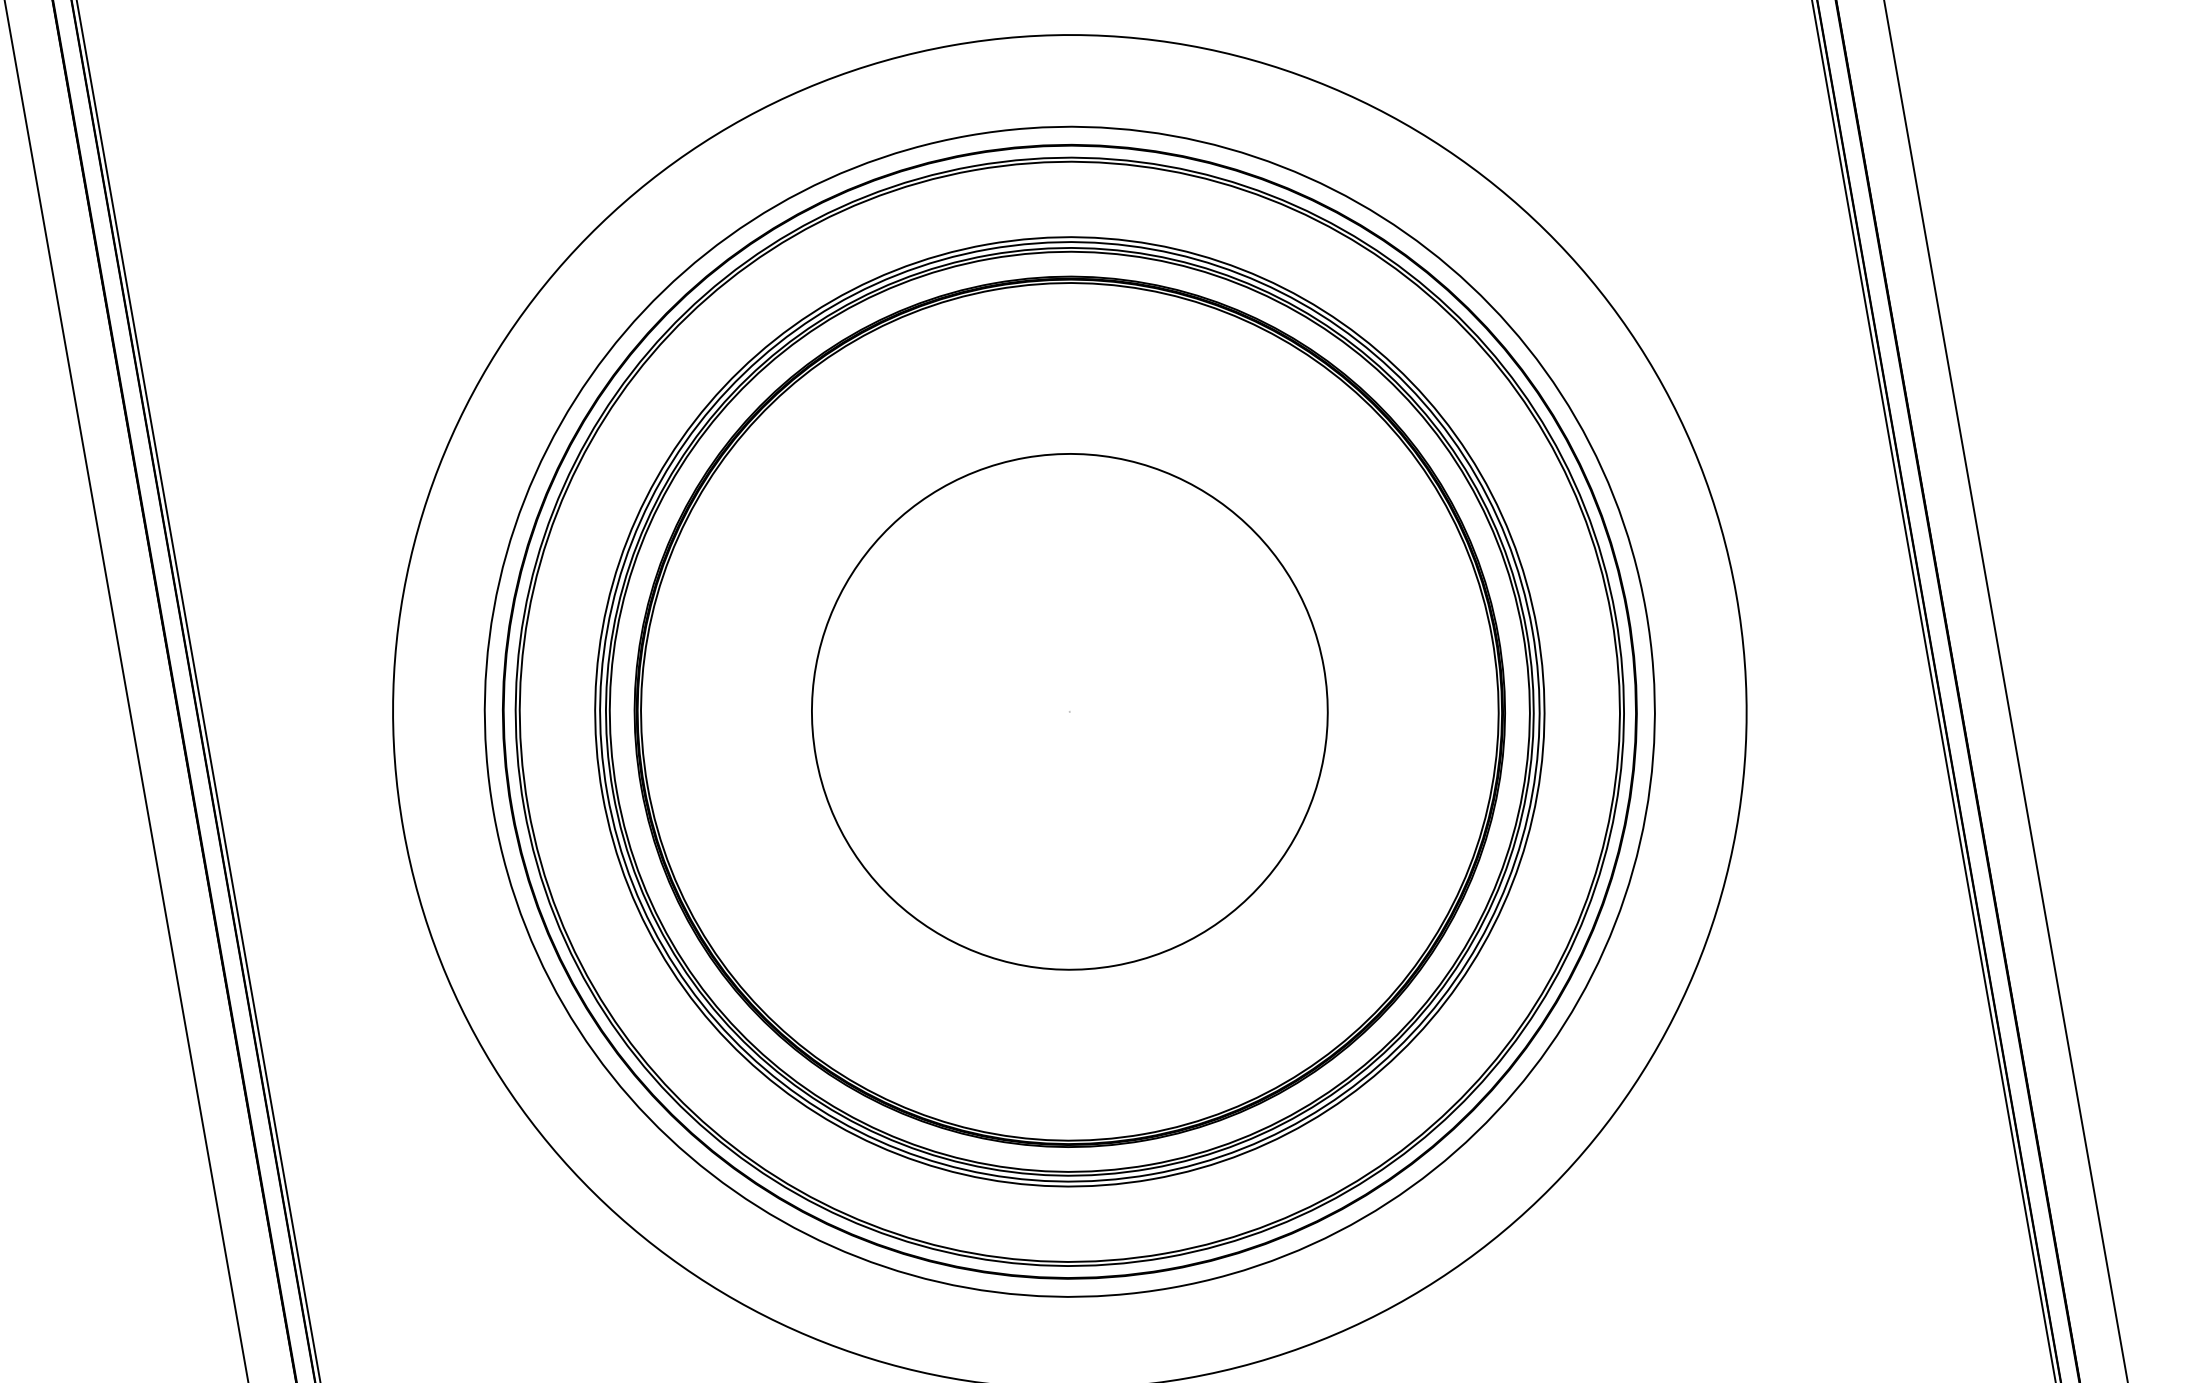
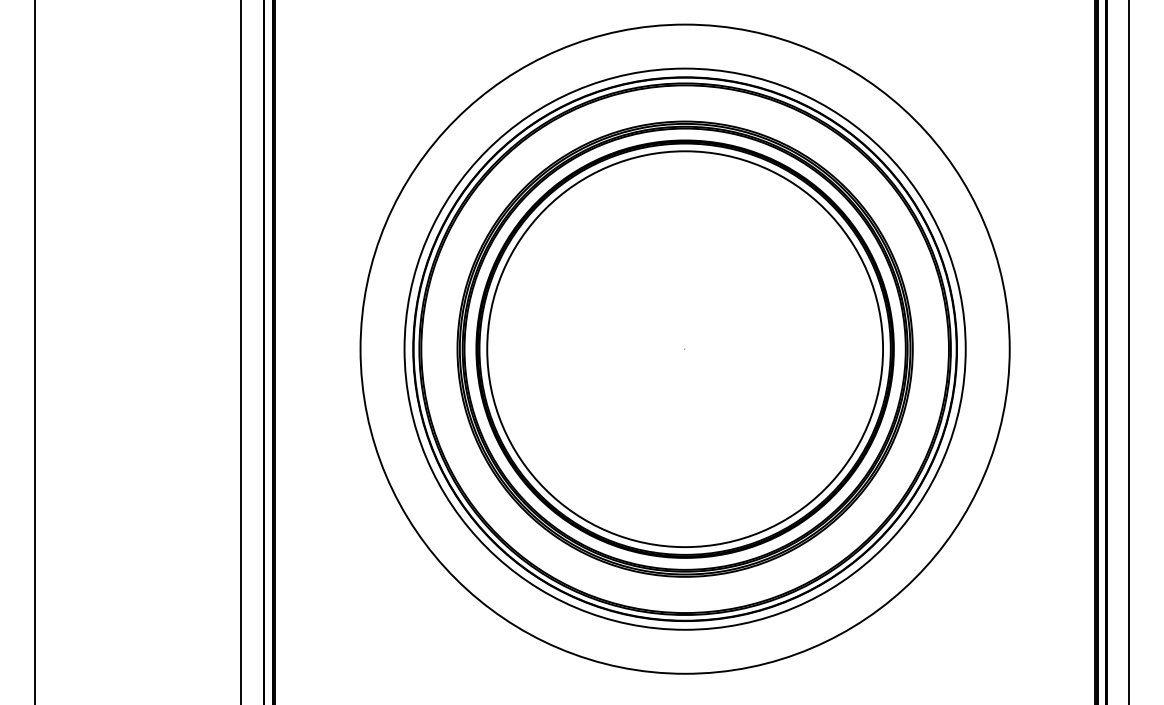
circle: (1068, 710) -> (684, 348), size x1.6

